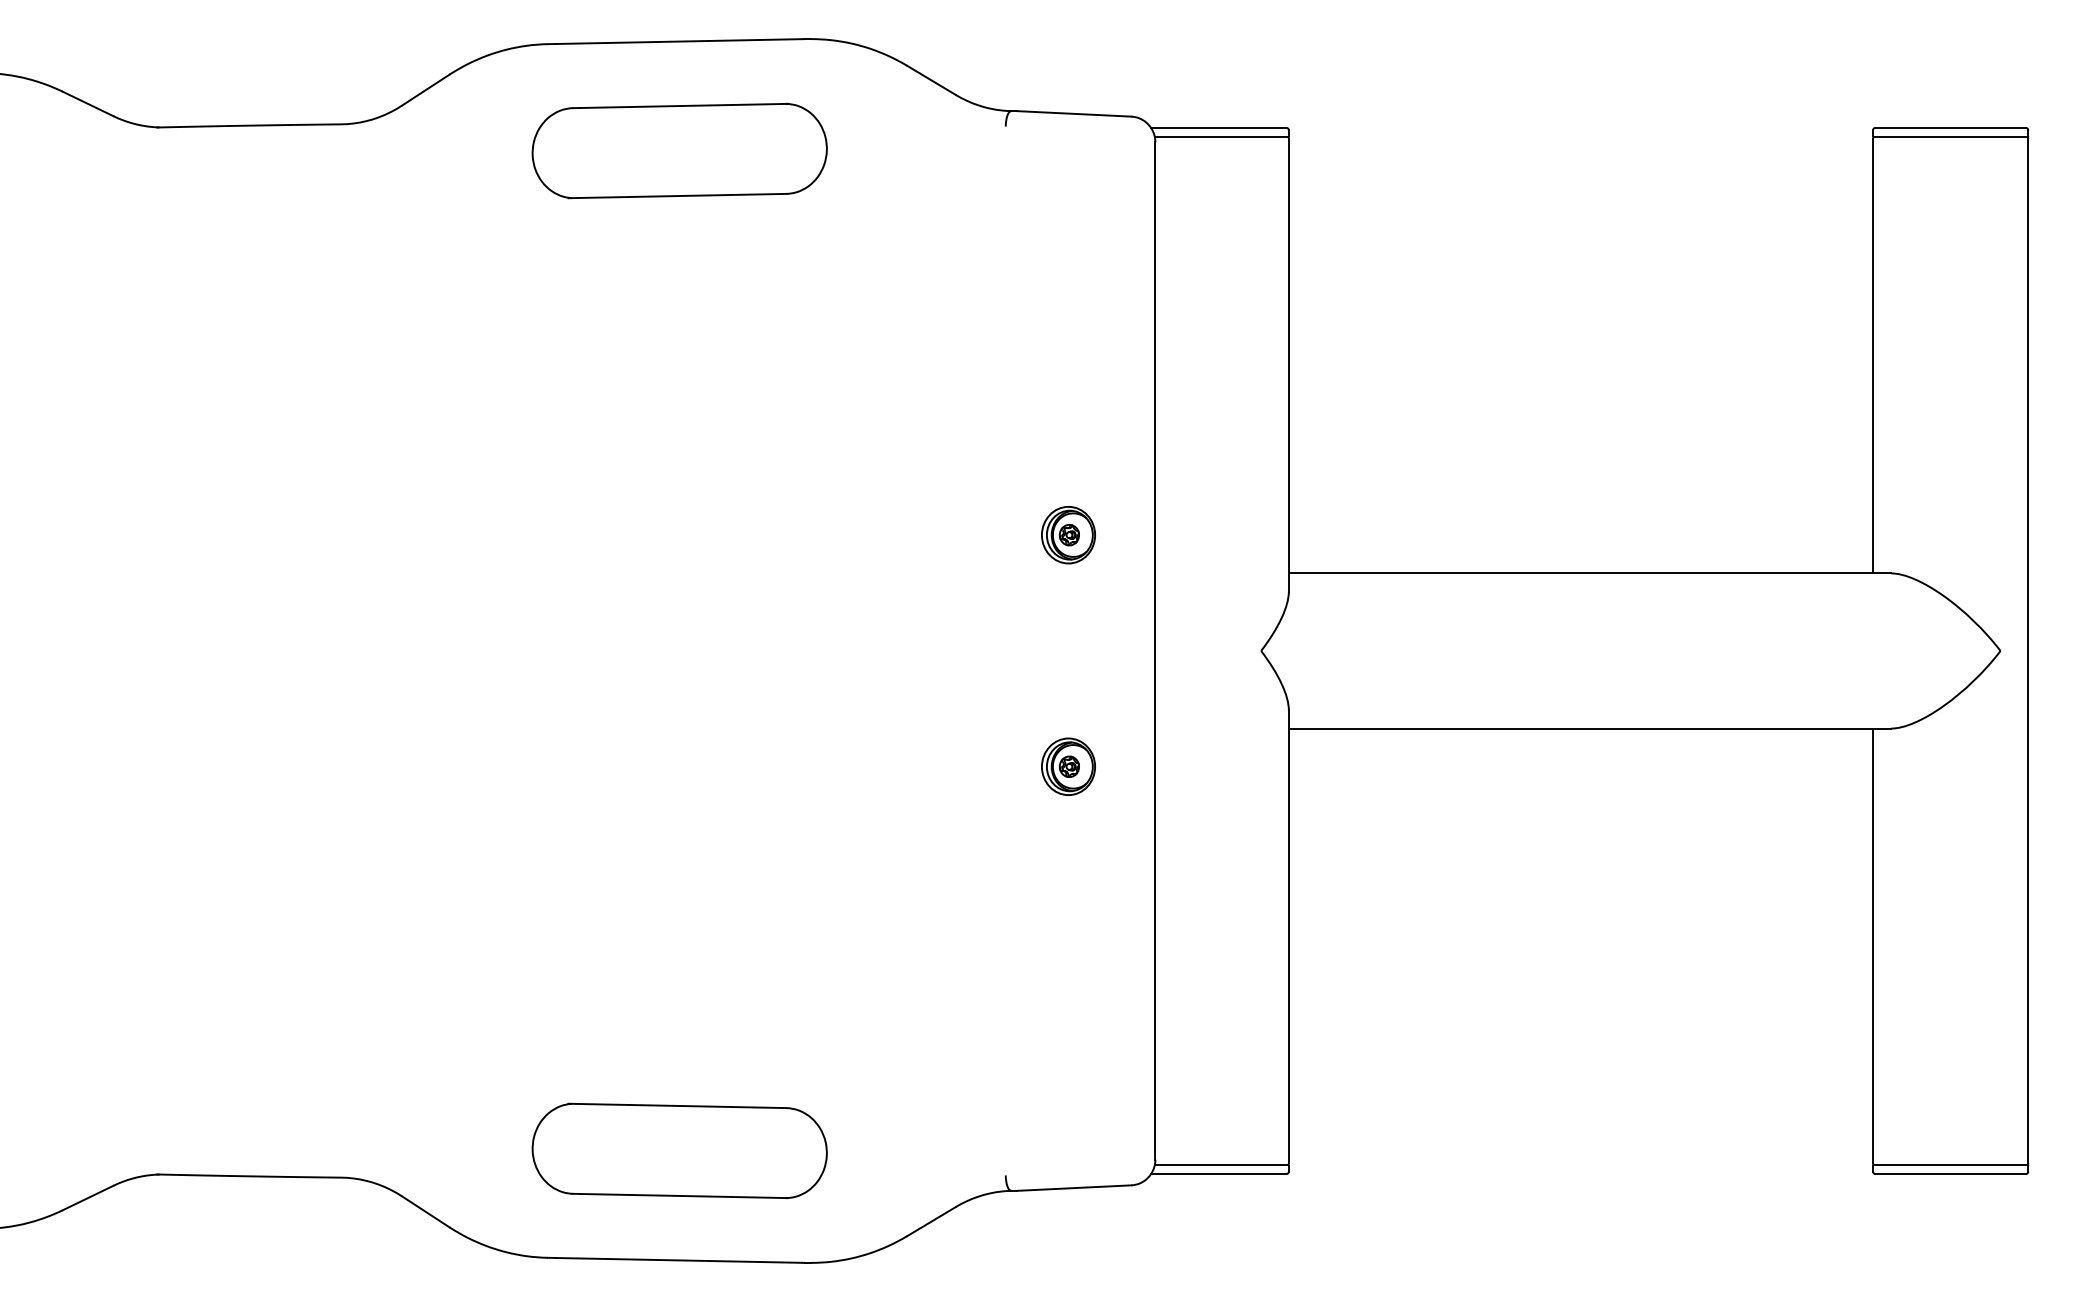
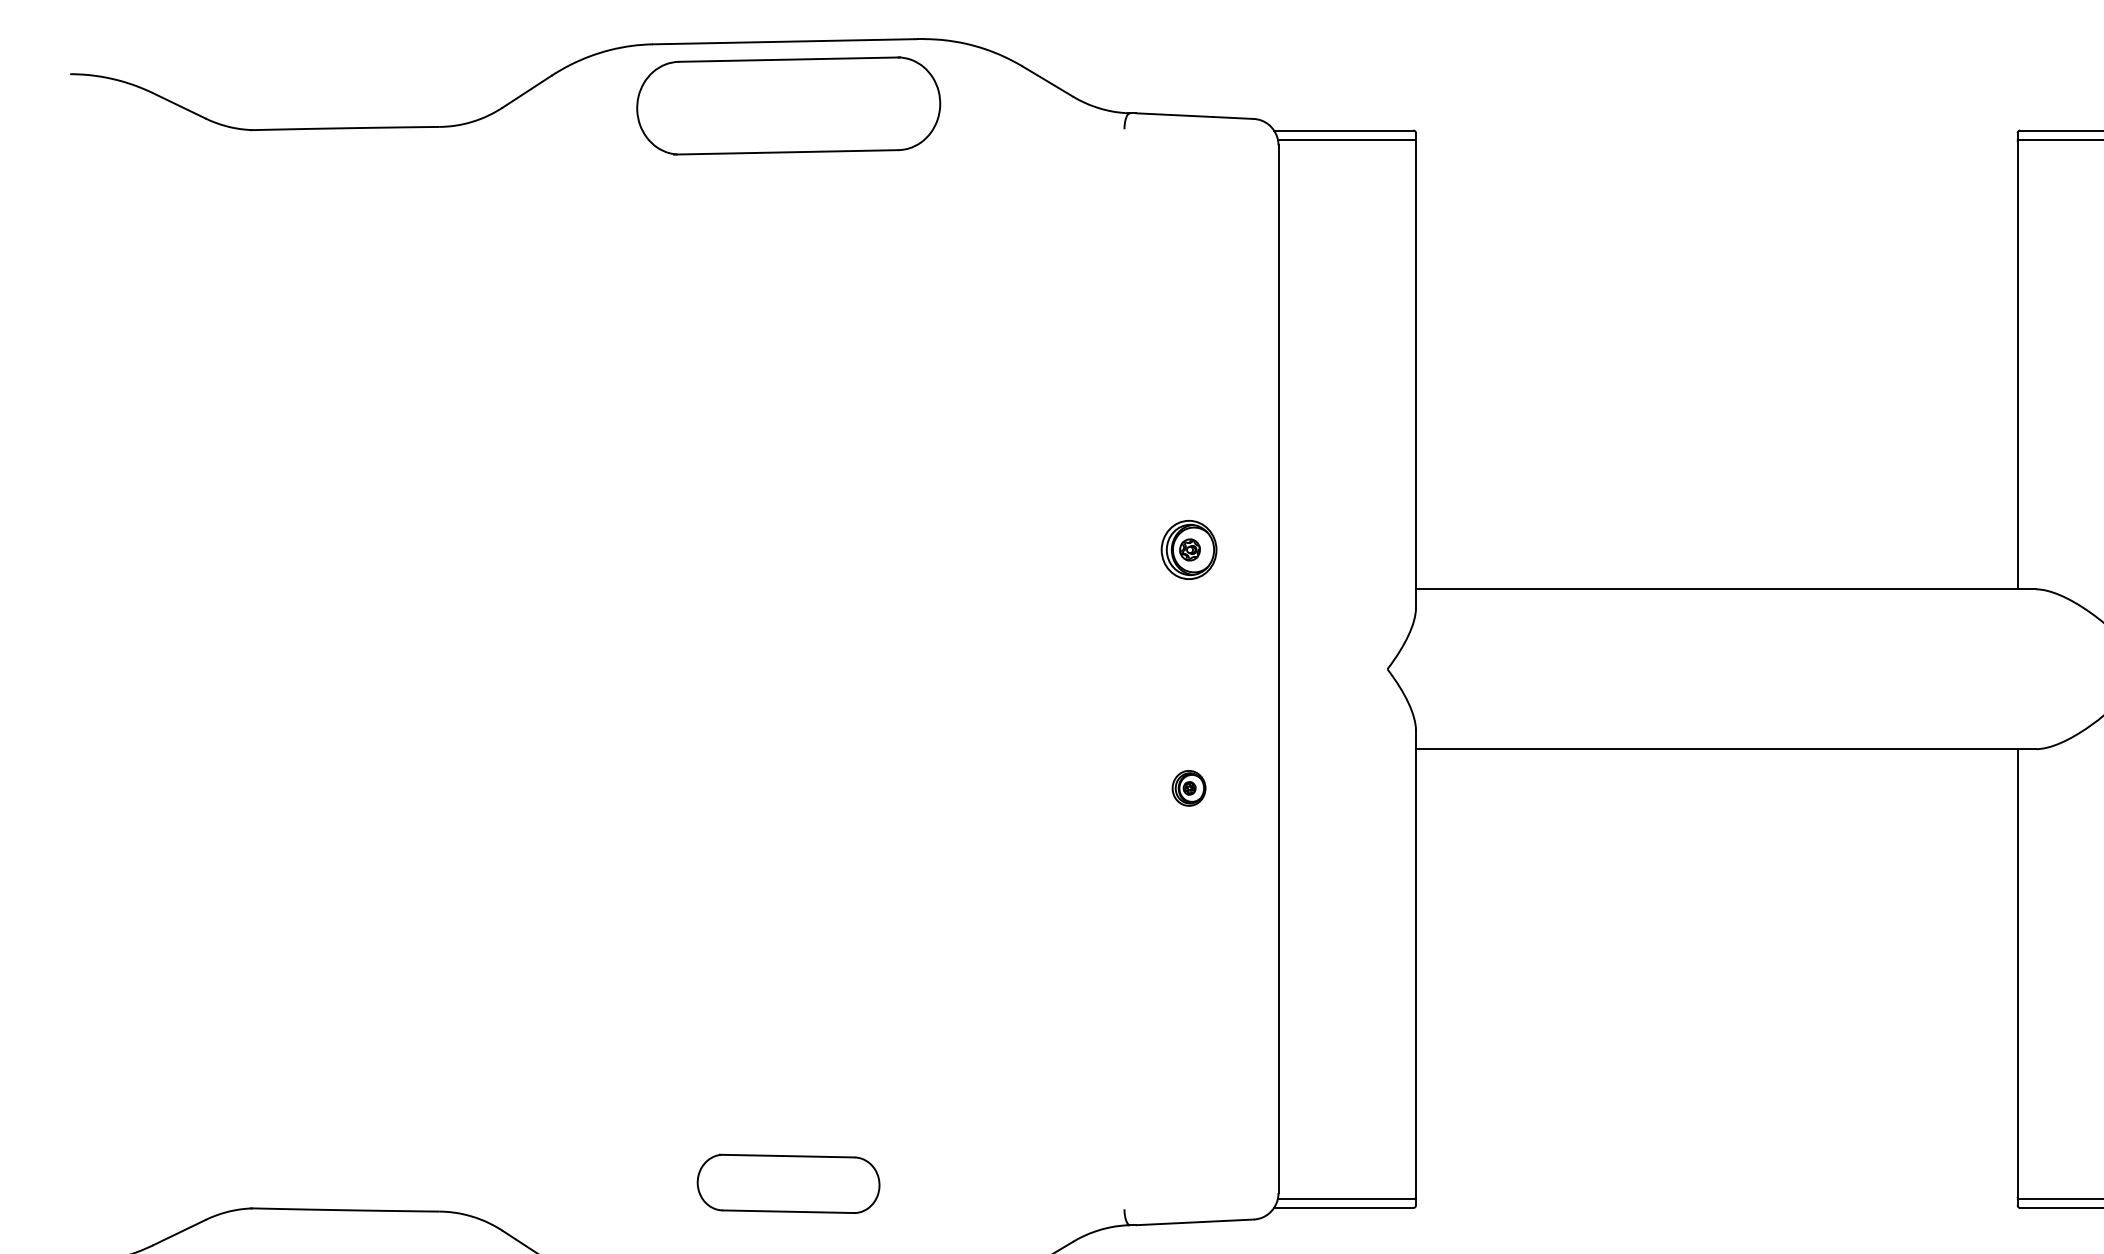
part: (679, 150) -> (788, 105), moved
part: (1068, 766) -> (1189, 788), size x0.6
part: (679, 1150) -> (788, 1183), size x0.6

